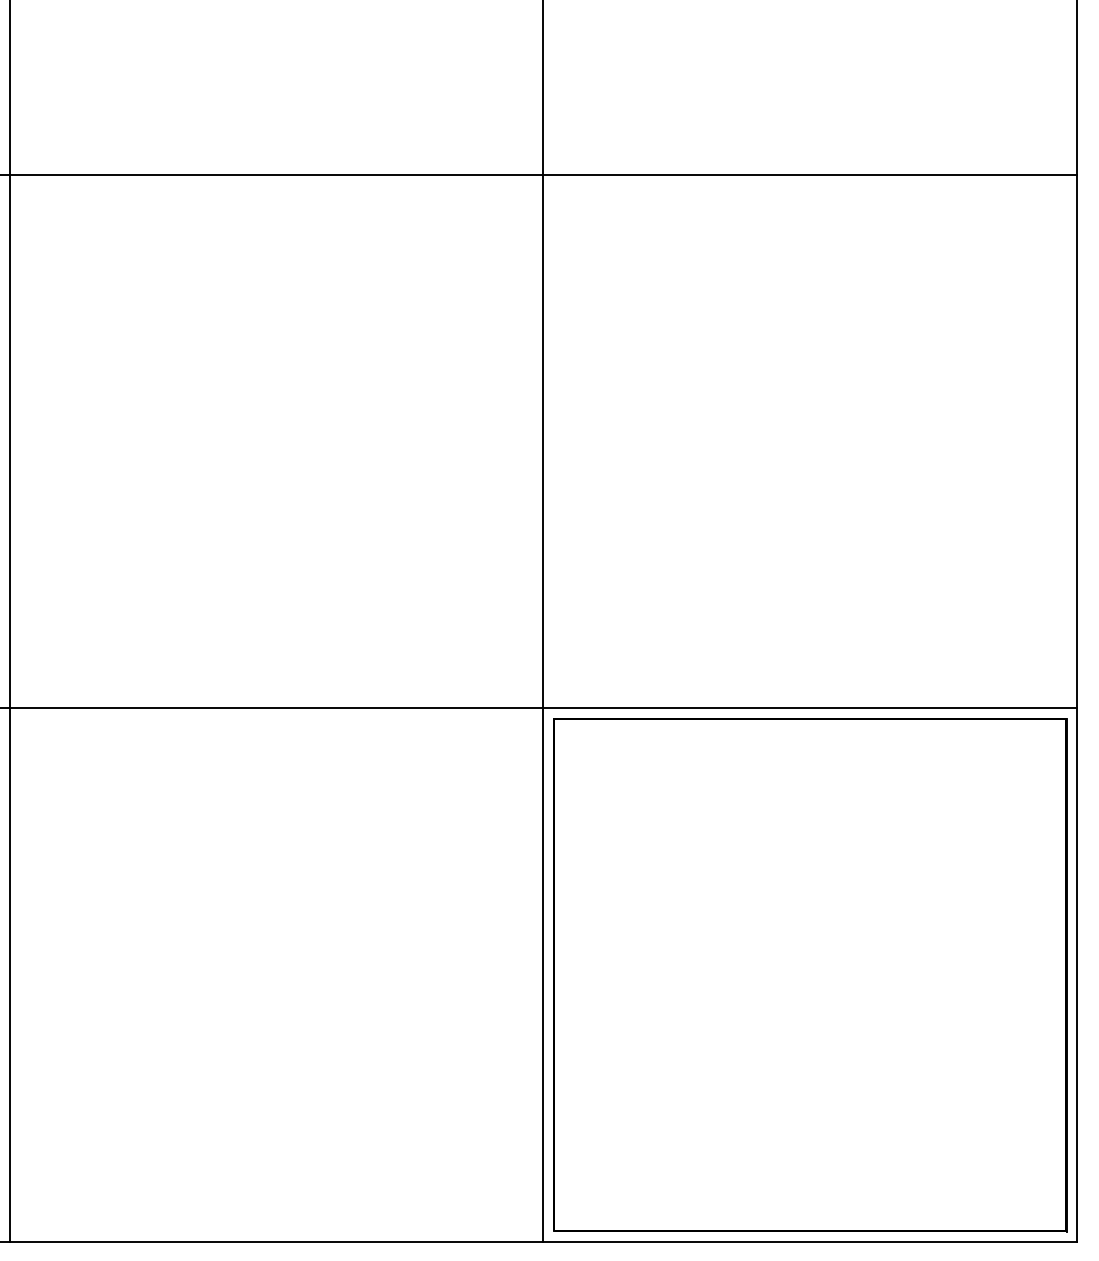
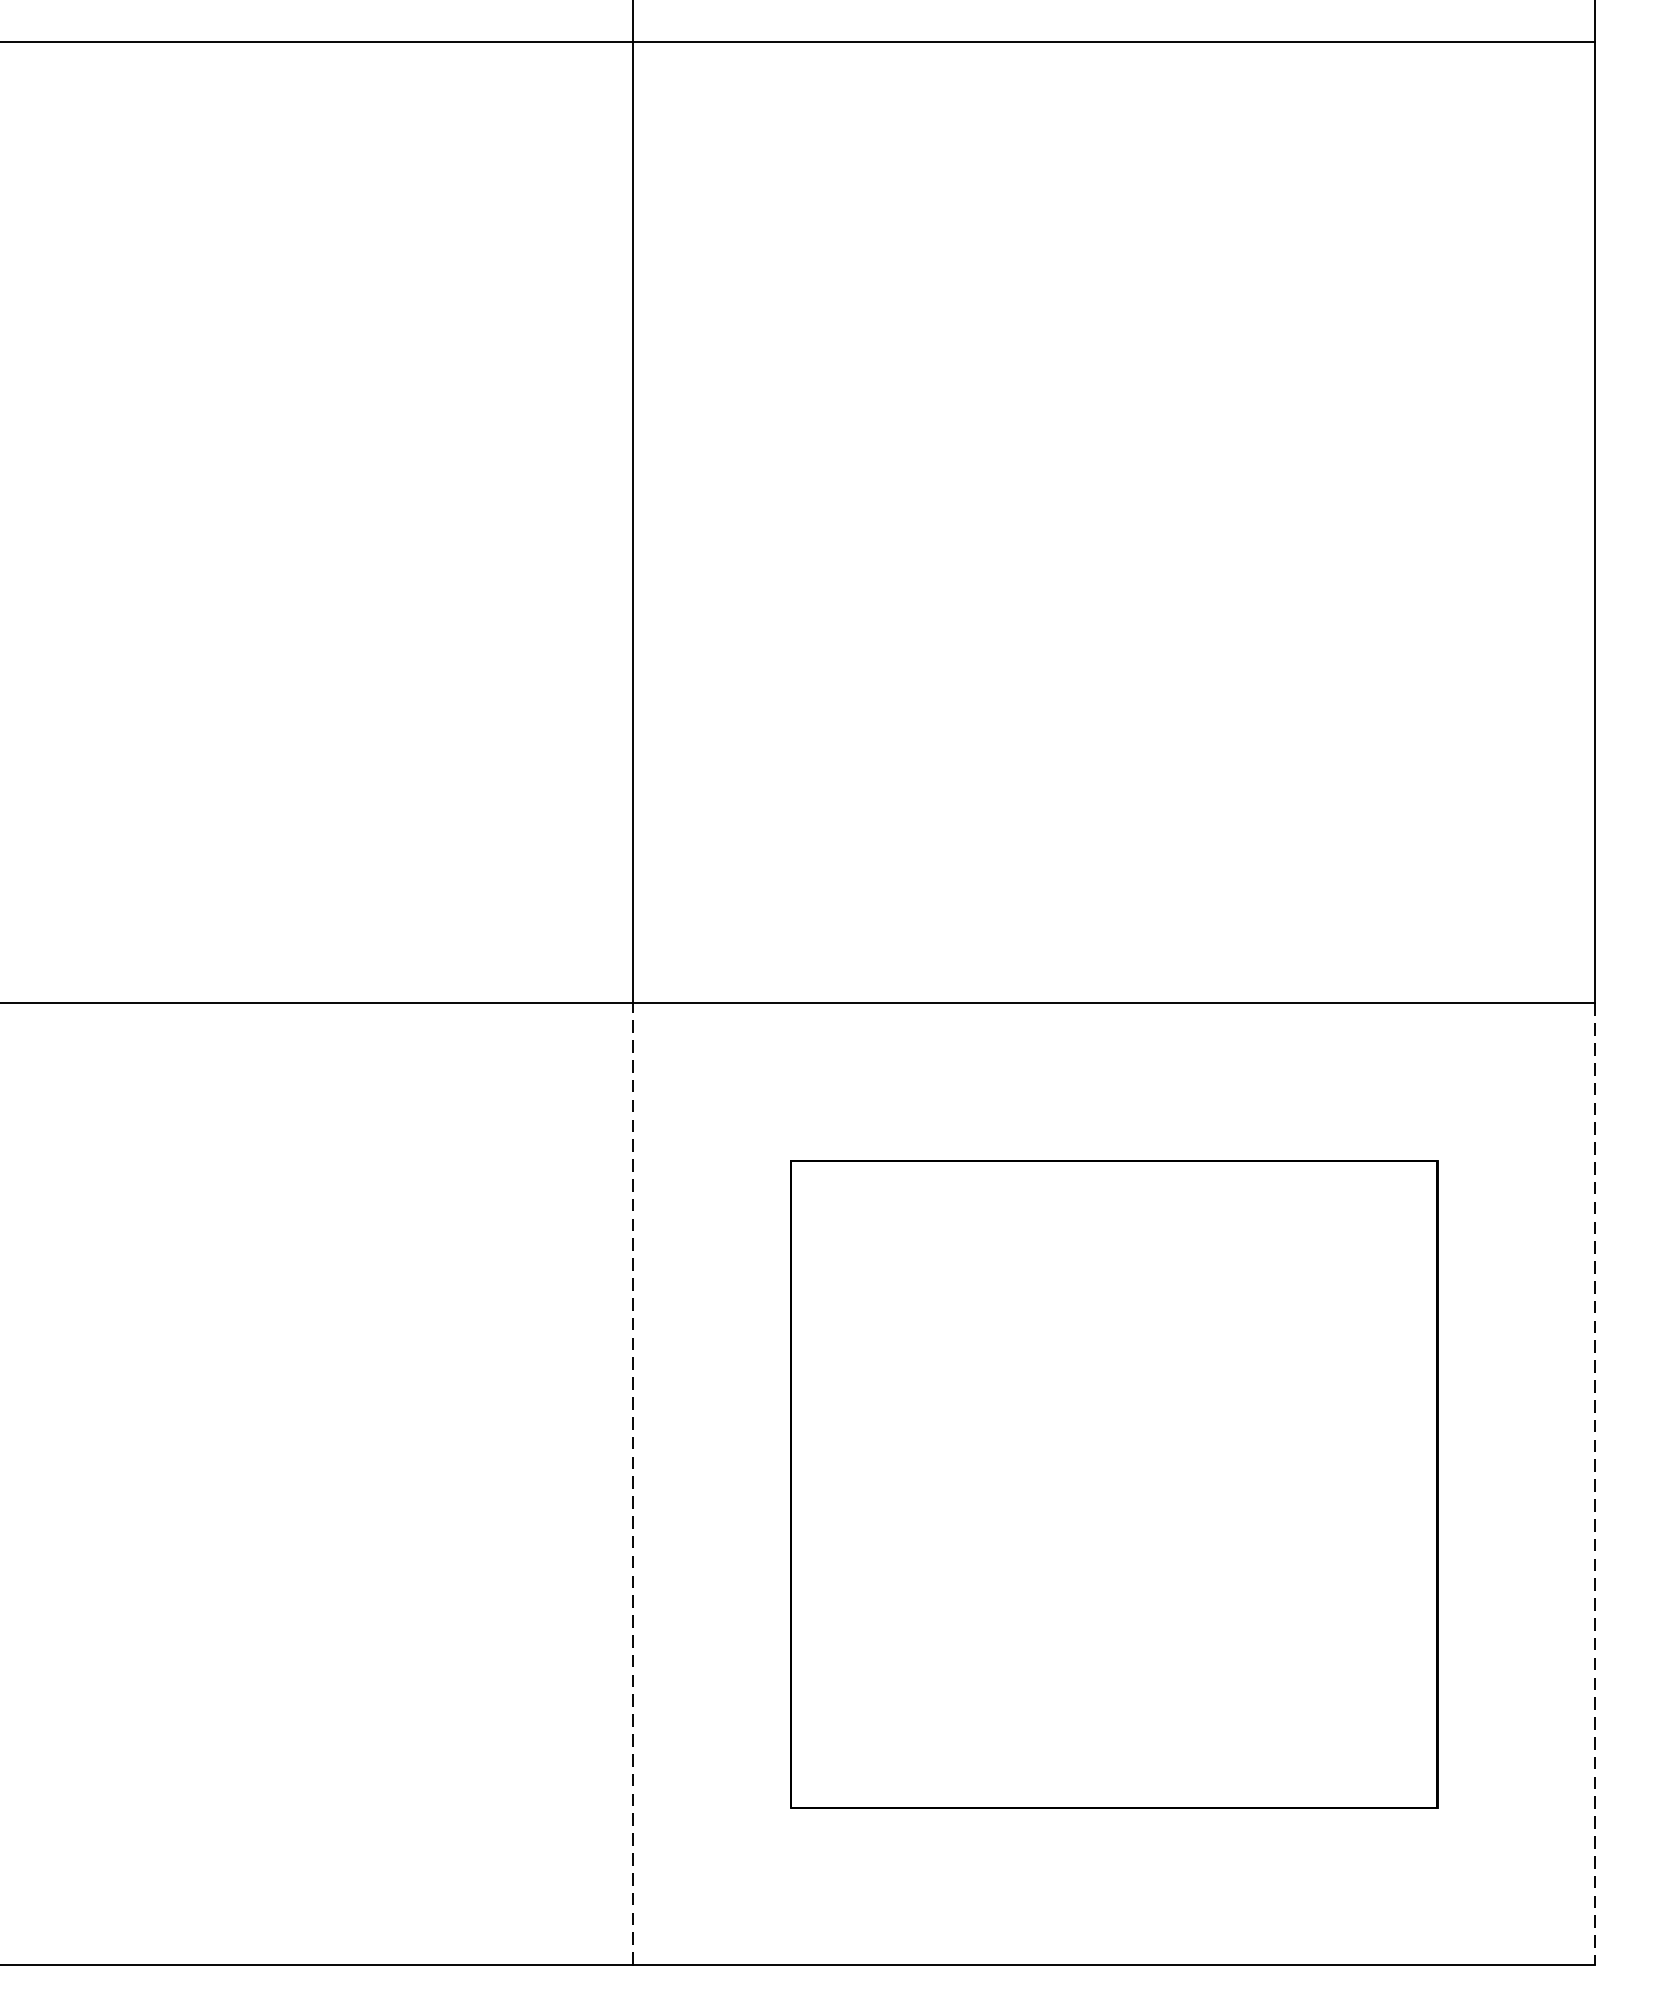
line: (543, 975) -> (633, 1484), solid -> dashed
part: (810, 975) -> (1114, 1484), size x0.7
line: (1076, 975) -> (1594, 1484), solid -> dashed

